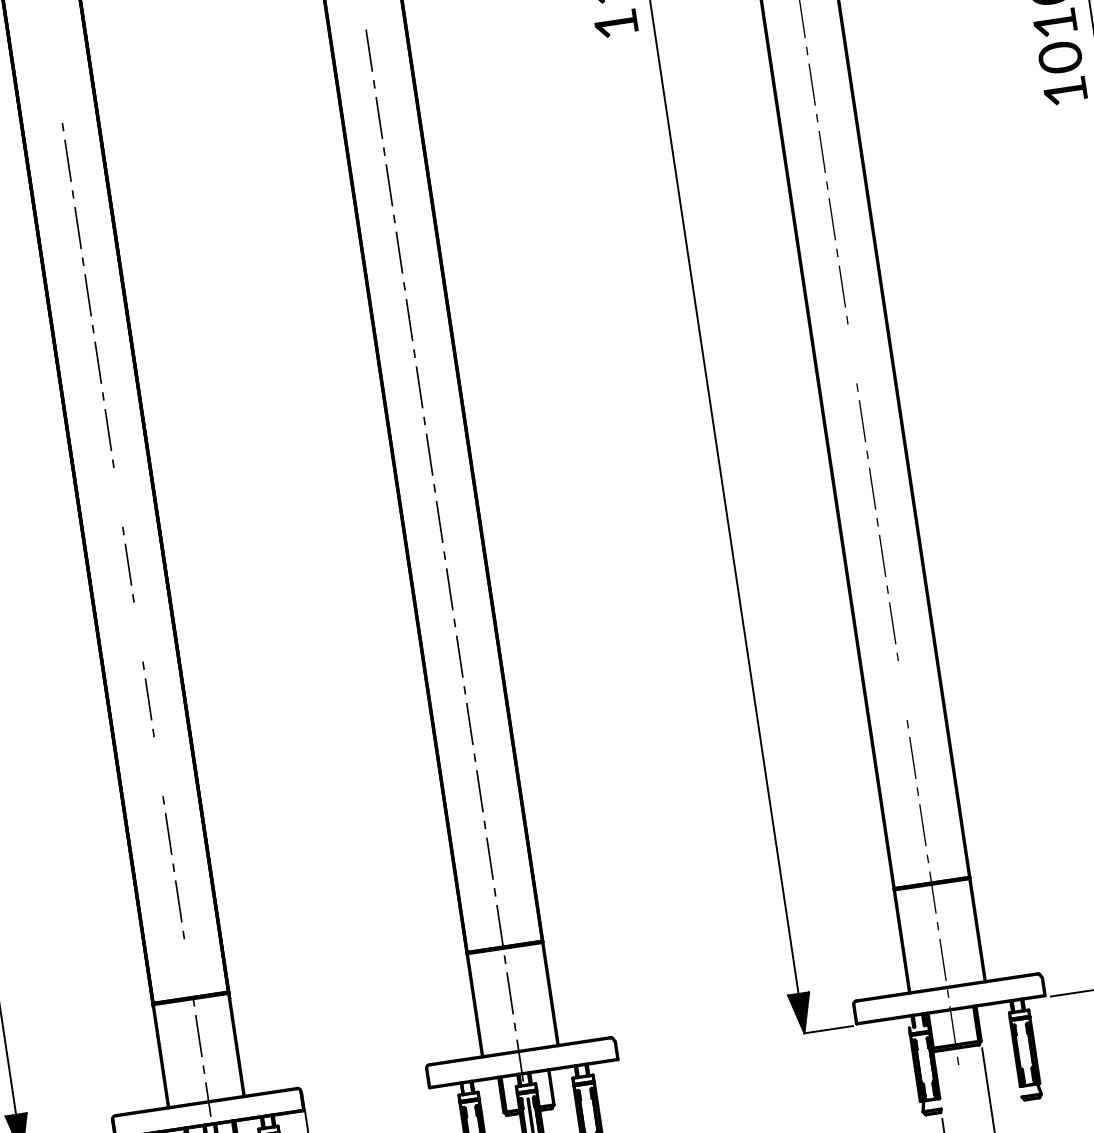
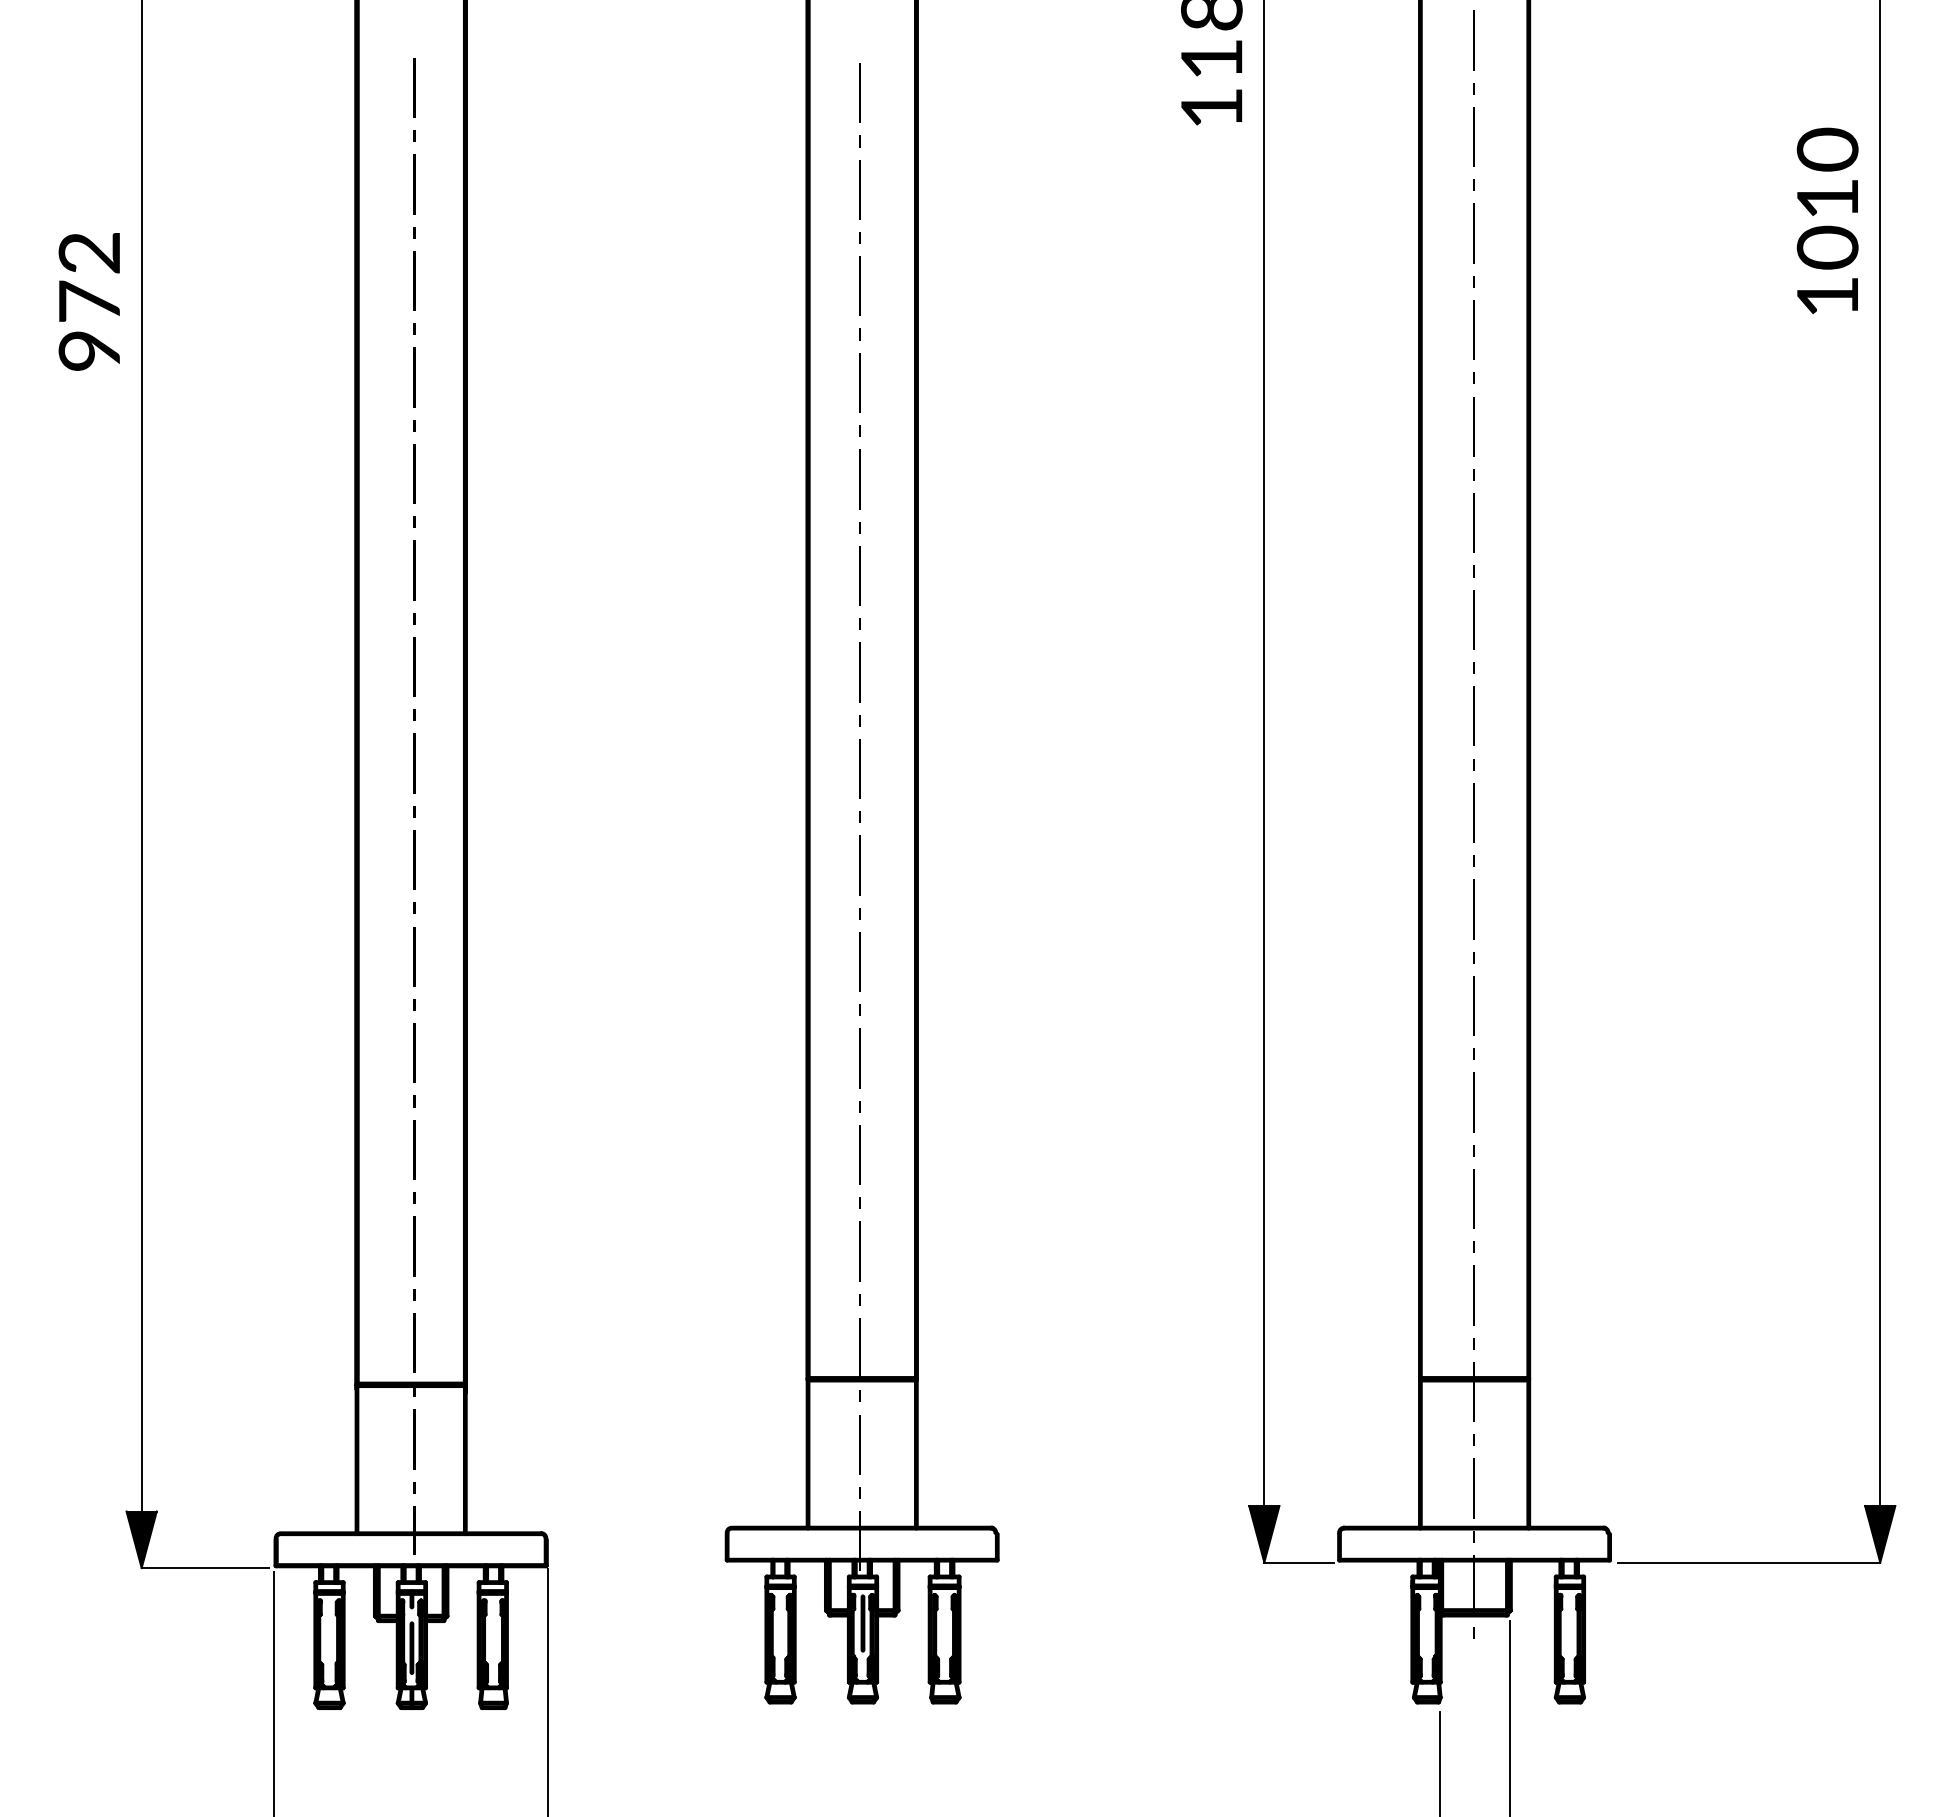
line: (57, 93) -> (414, 87), added
line: (852, 353) -> (1473, 619), added
line: (118, 496) -> (414, 666), added
fill: (138, 632) -> (414, 860), added
line: (902, 690) -> (1473, 1102), added
line: (158, 766) -> (414, 1052), added
line: (188, 968) -> (414, 1342), added
fill: (919, 1026) -> (1426, 1576), added
fill: (549, 1089) -> (894, 1587), added
fill: (1022, 1091) -> (1557, 1689), added
fill: (939, 1103) -> (1439, 1689), added

